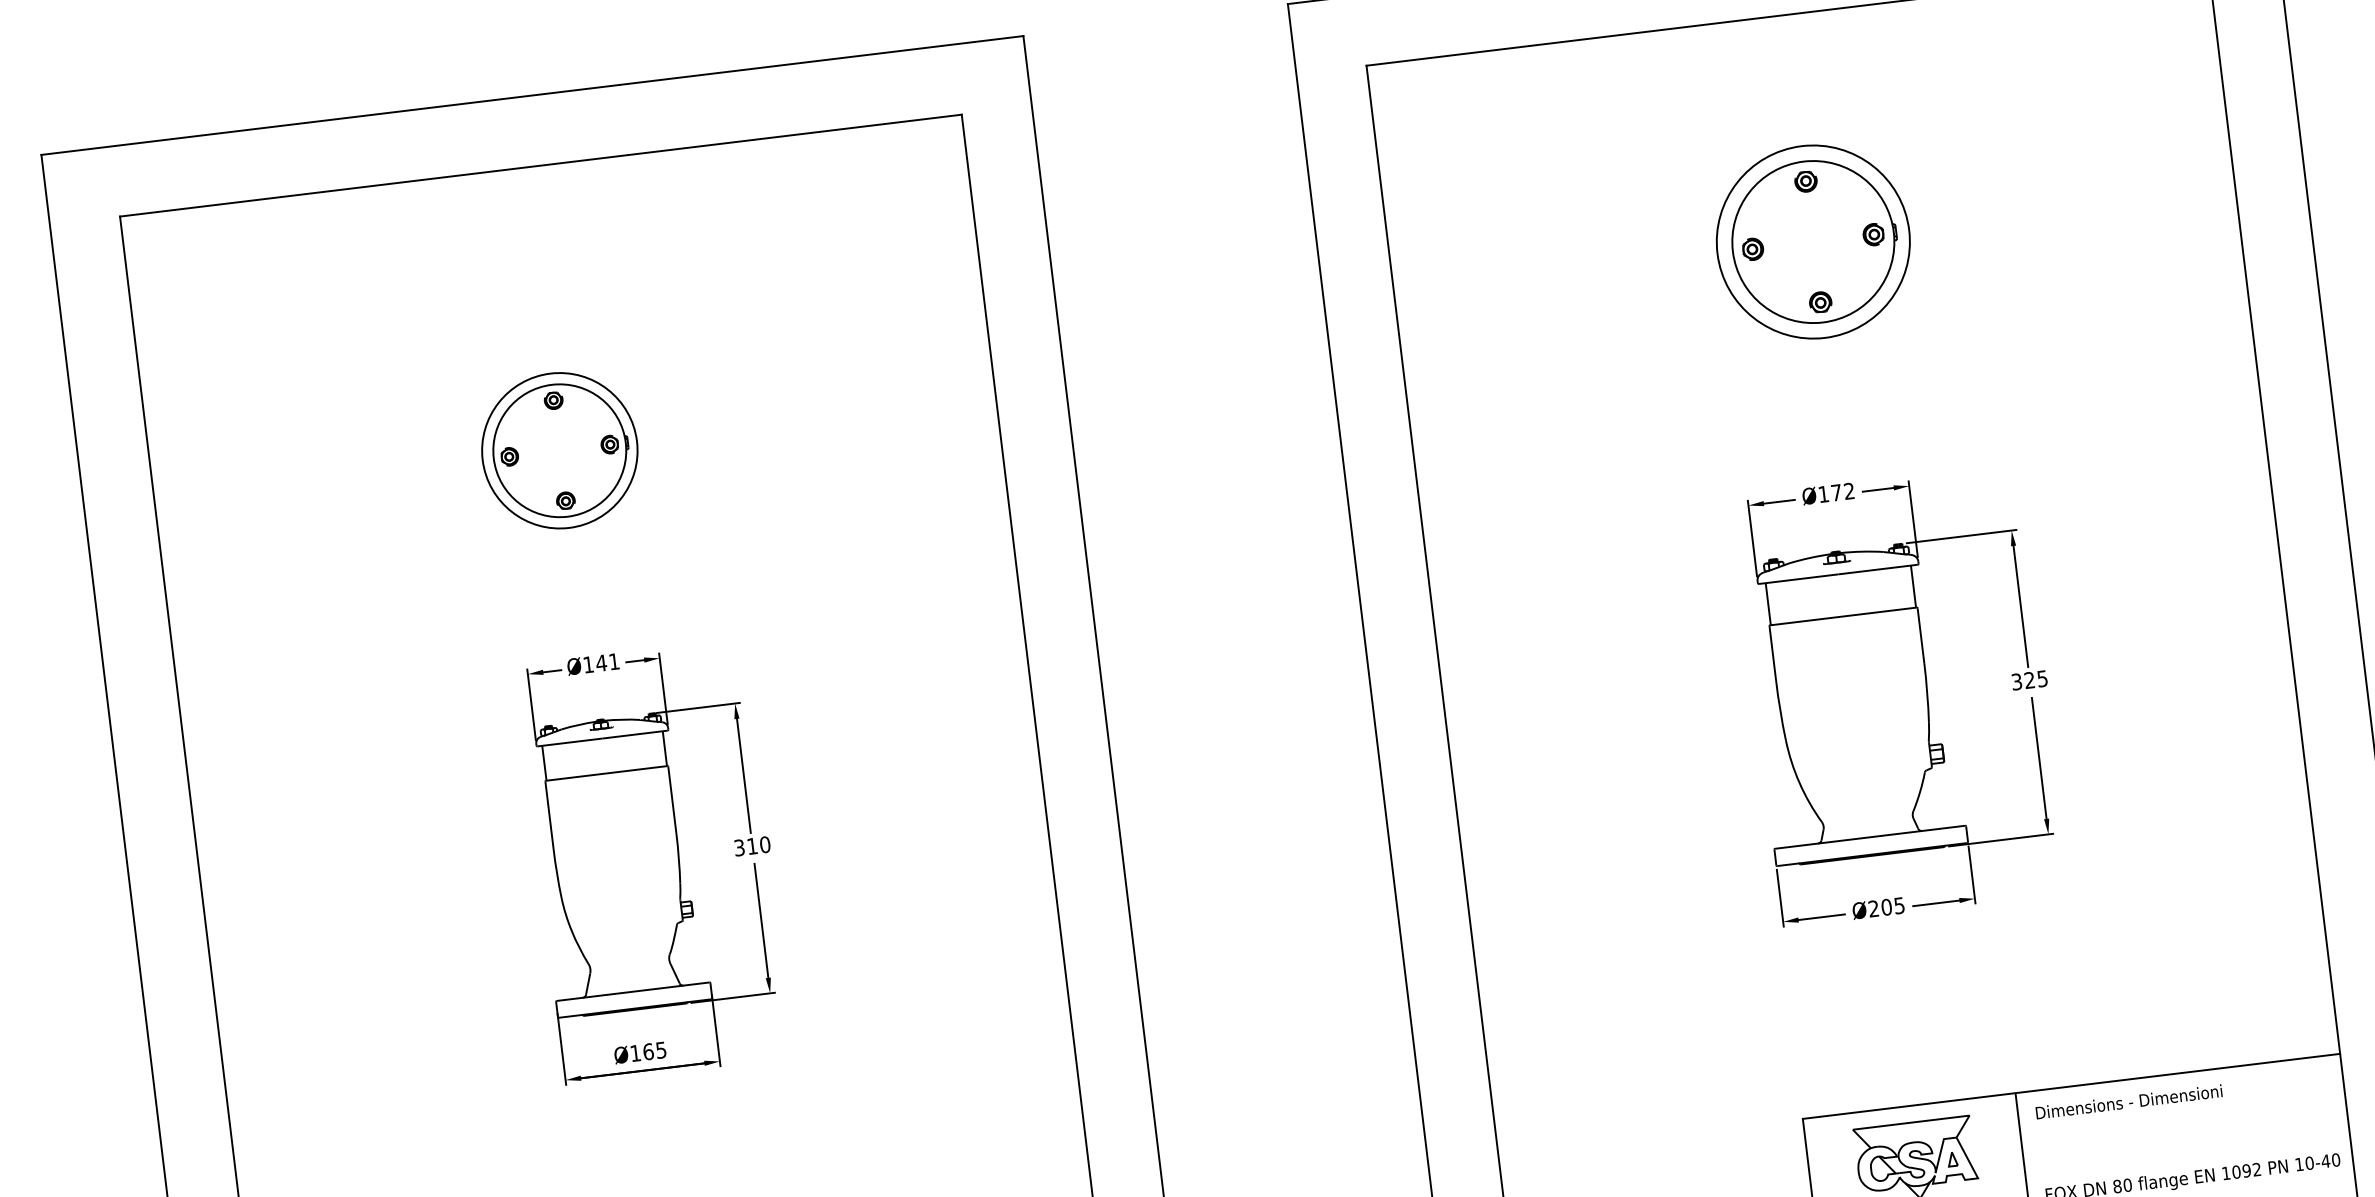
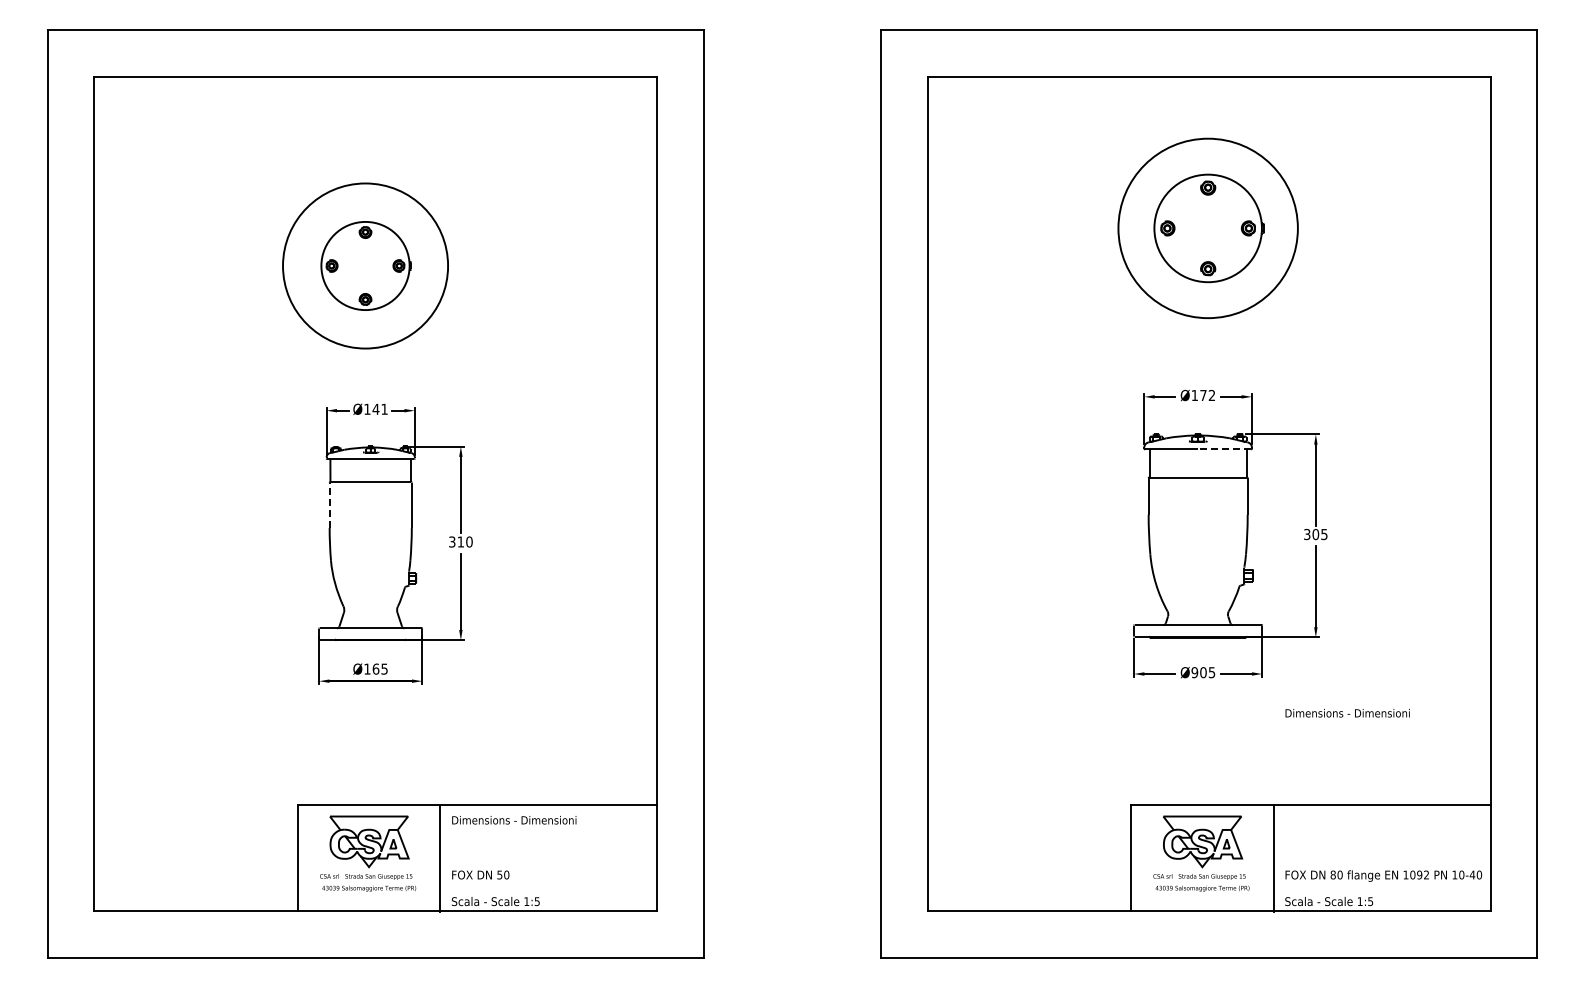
circle: (1813, 242) -> (1208, 228), size x1.4
circle: (559, 450) -> (365, 265), size x1.6
line: (1877, 569) -> (1224, 449), solid -> dashed
text: (2029, 680) -> (1315, 534), 325 -> 305
line: (549, 815) -> (329, 505), solid -> dashed
text: (1873, 908) -> (1194, 672), Ø205 -> Ø905
text: (2128, 1102) -> (1347, 713), moved

